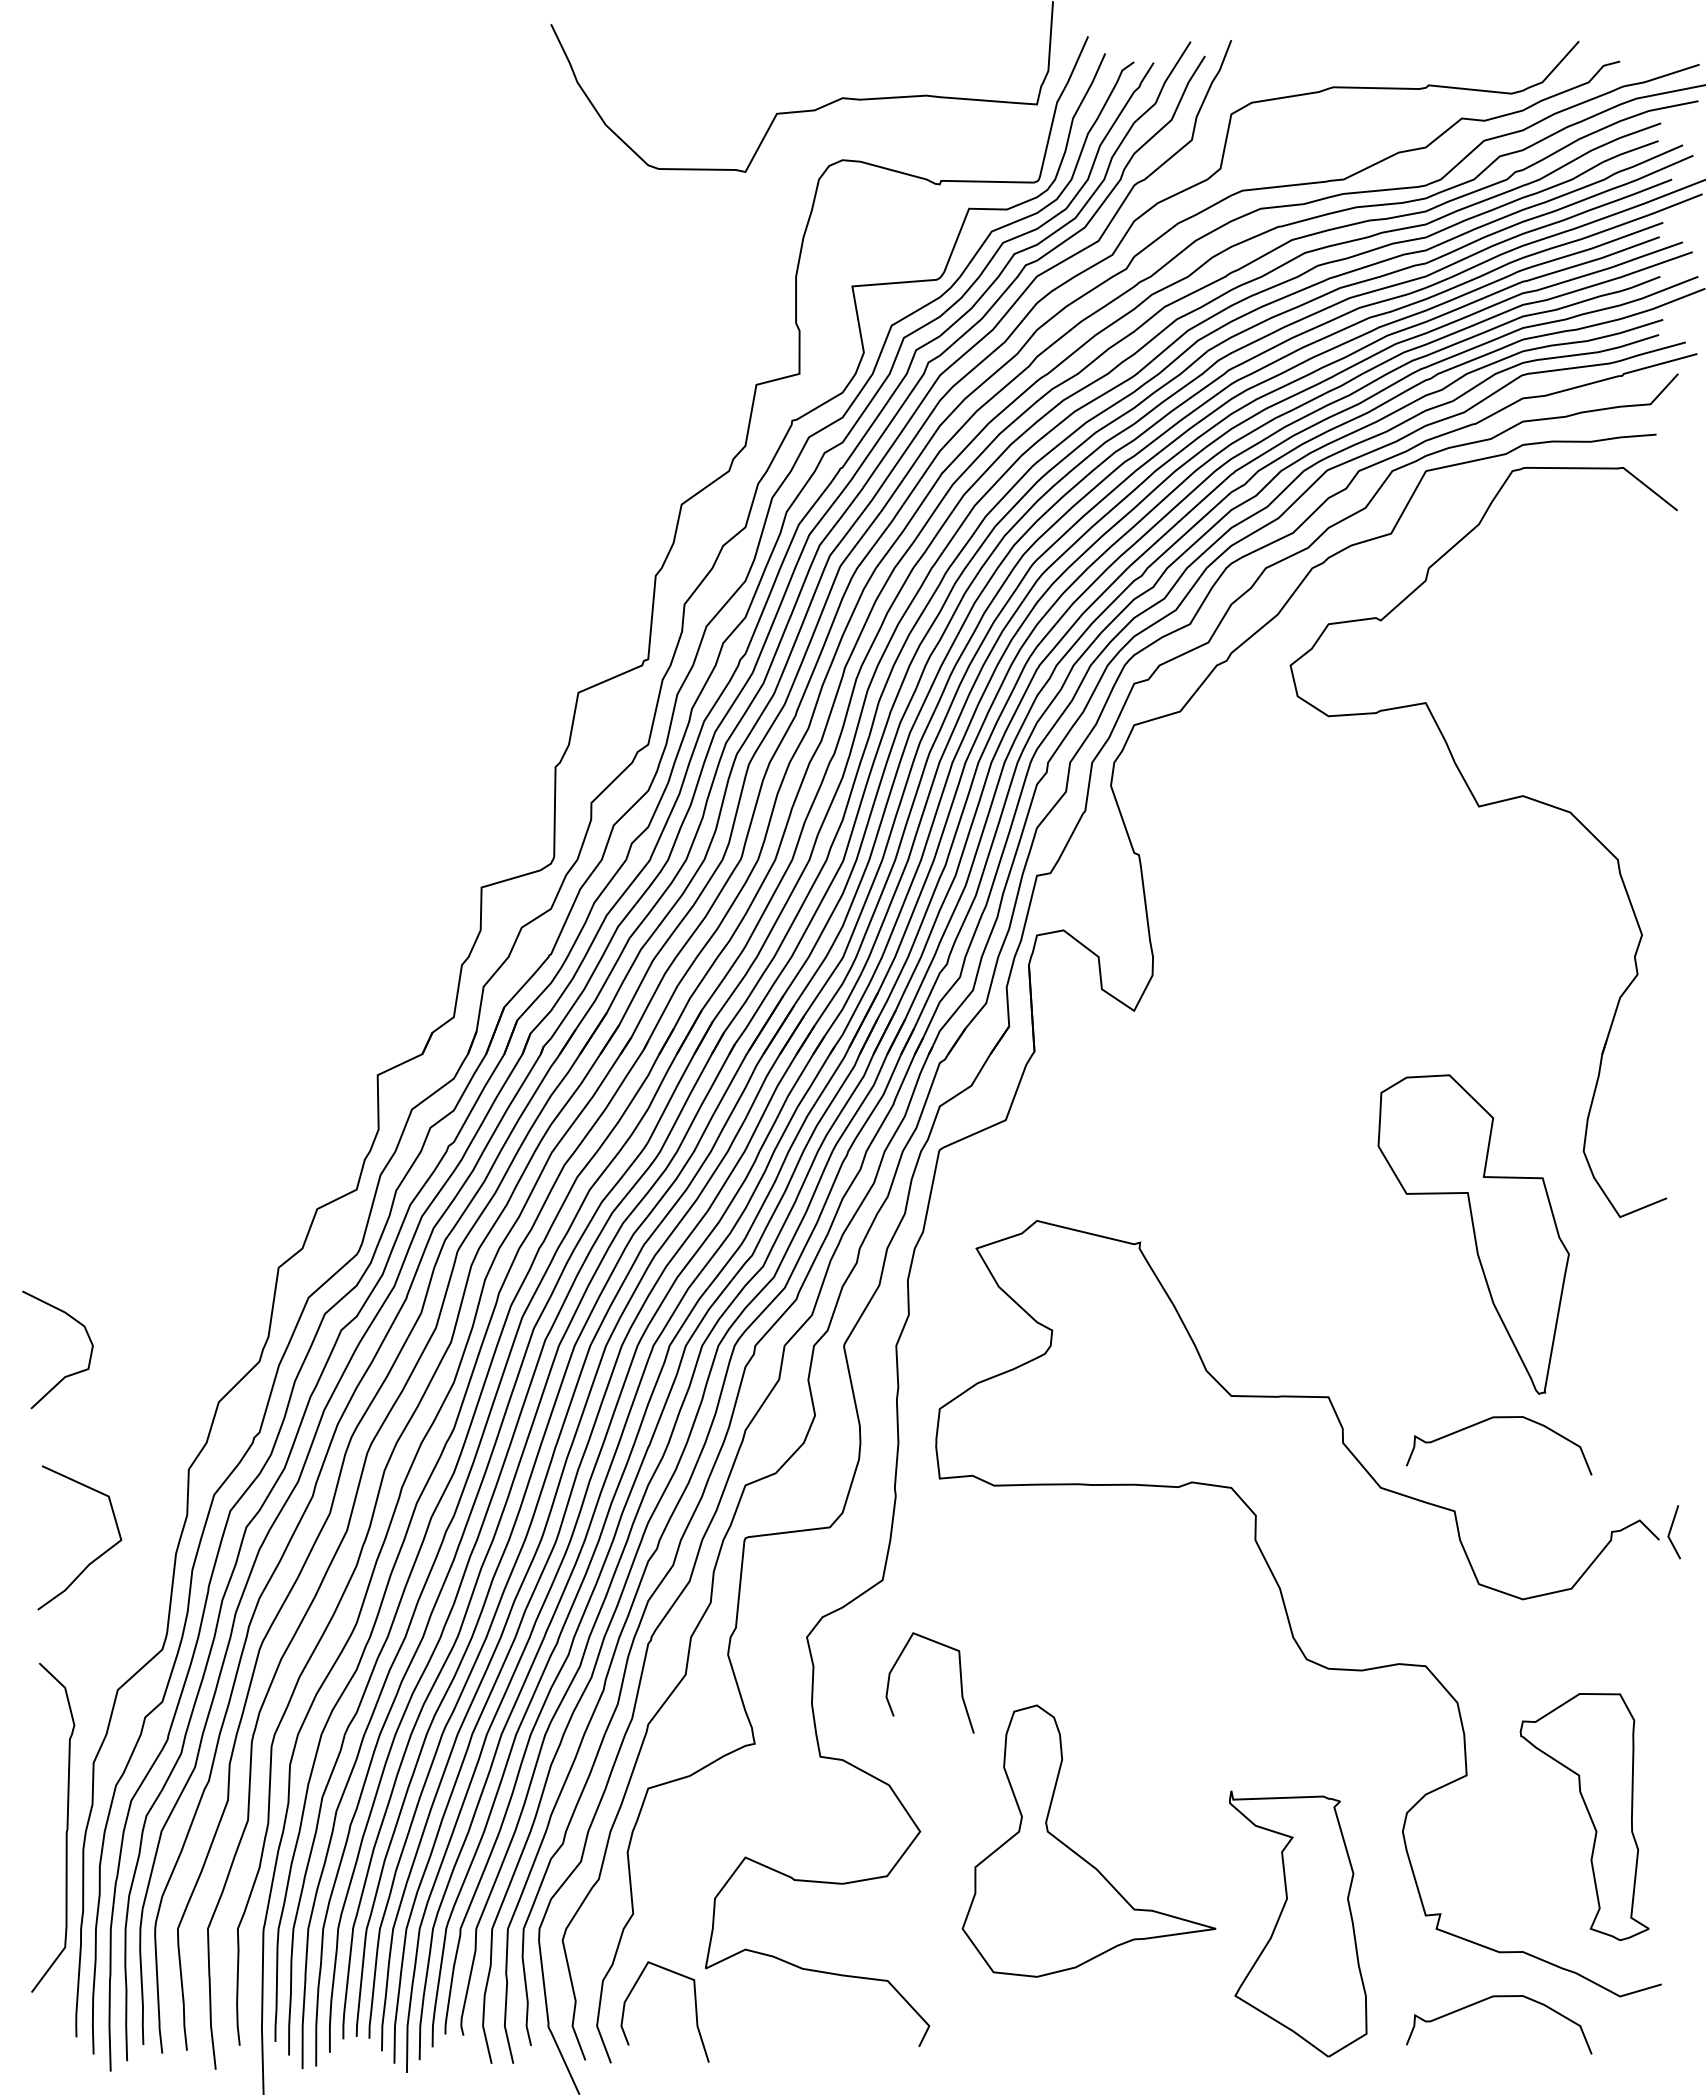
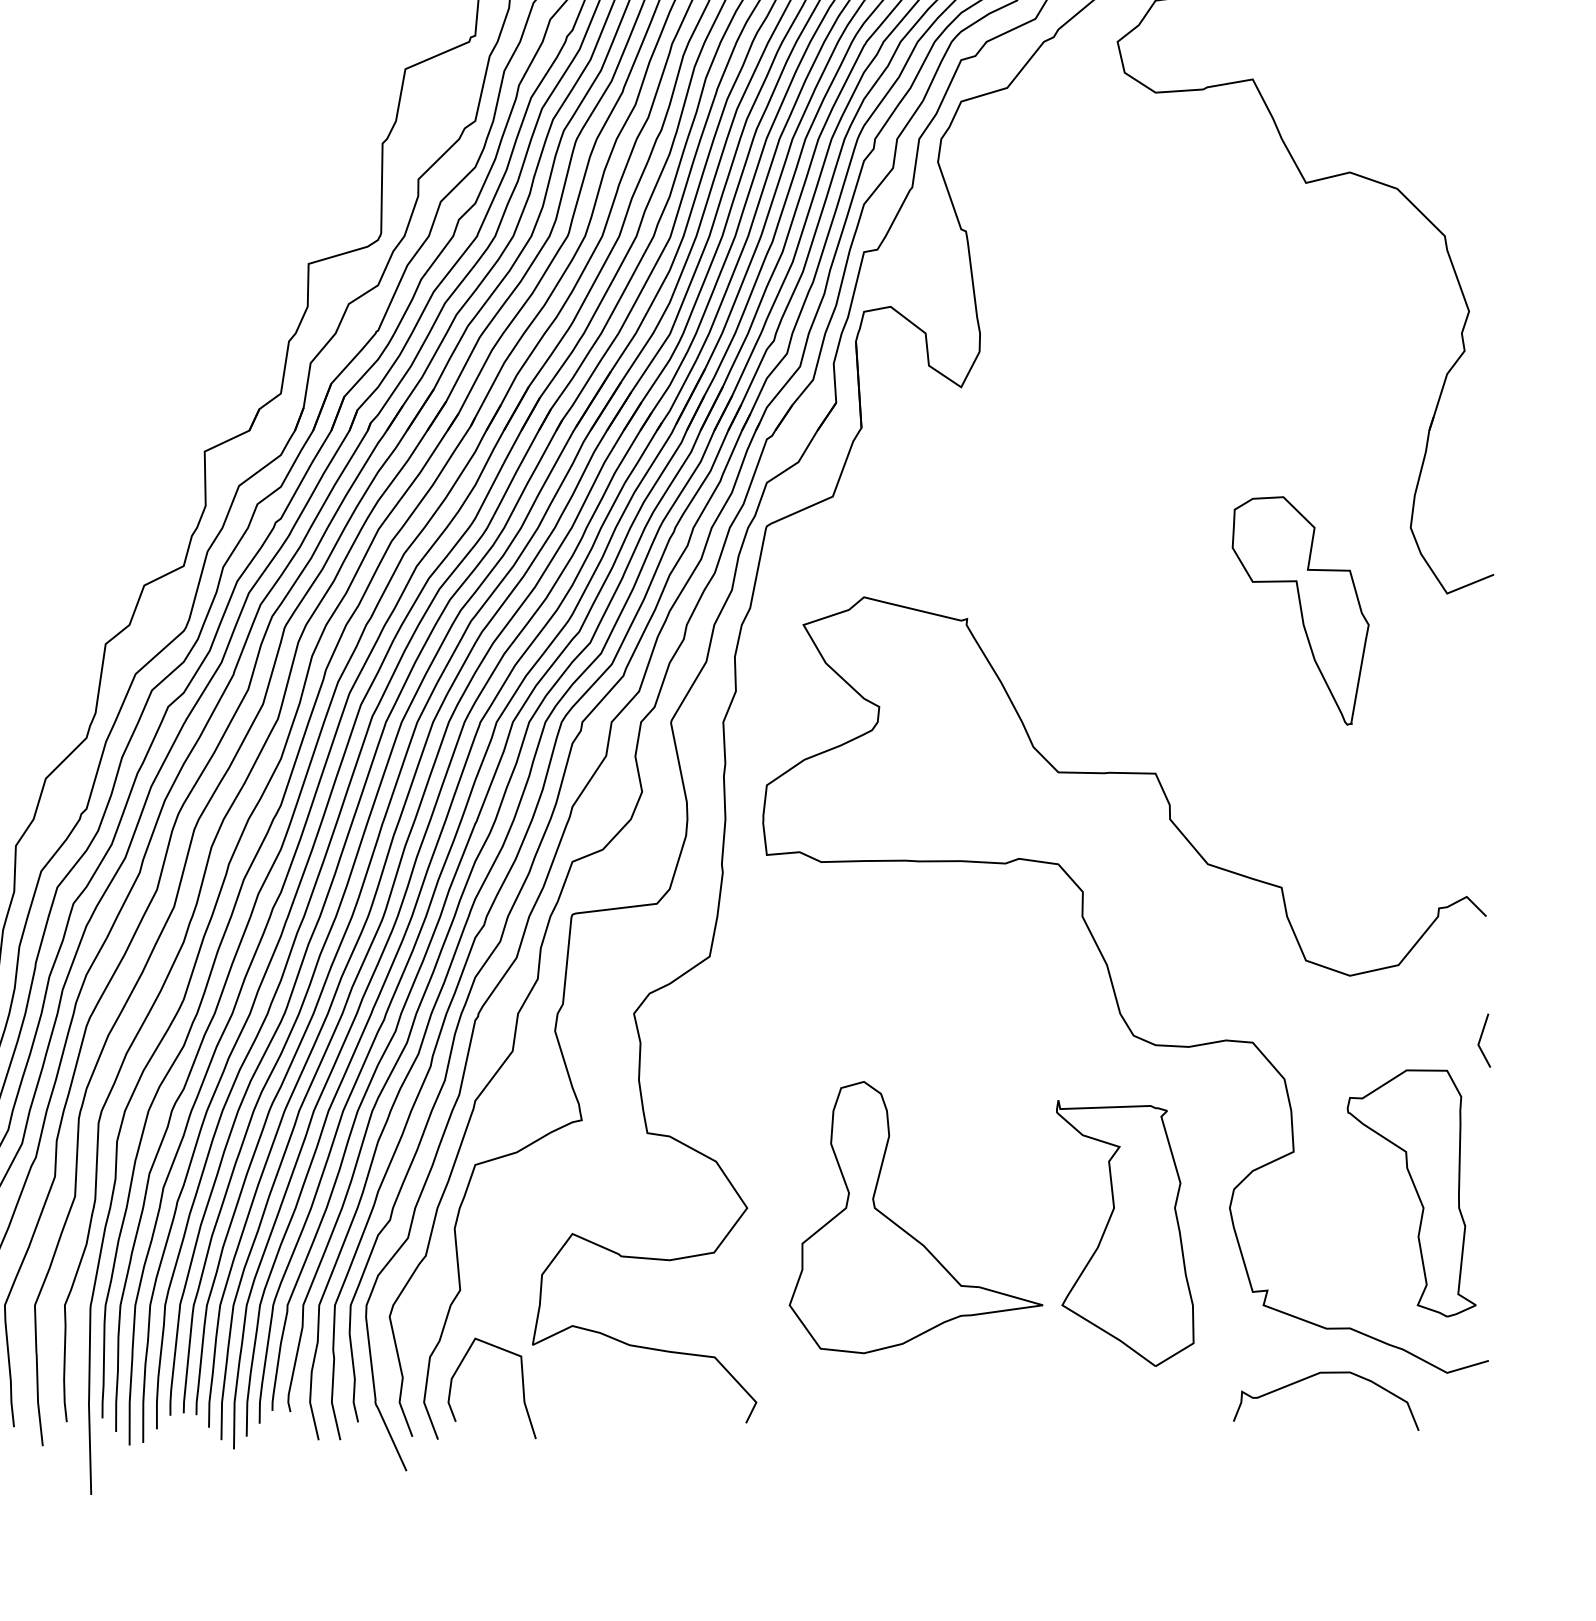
part: (1473, 1234) -> (1300, 610), size x0.71
curve: (1499, 1418) -> (1326, 794), removed
line: (1671, 1530) -> (1481, 1038), moved
curve: (960, 1682) -> (787, 1058), removed
part: (1298, 1923) -> (1125, 1232), moved

